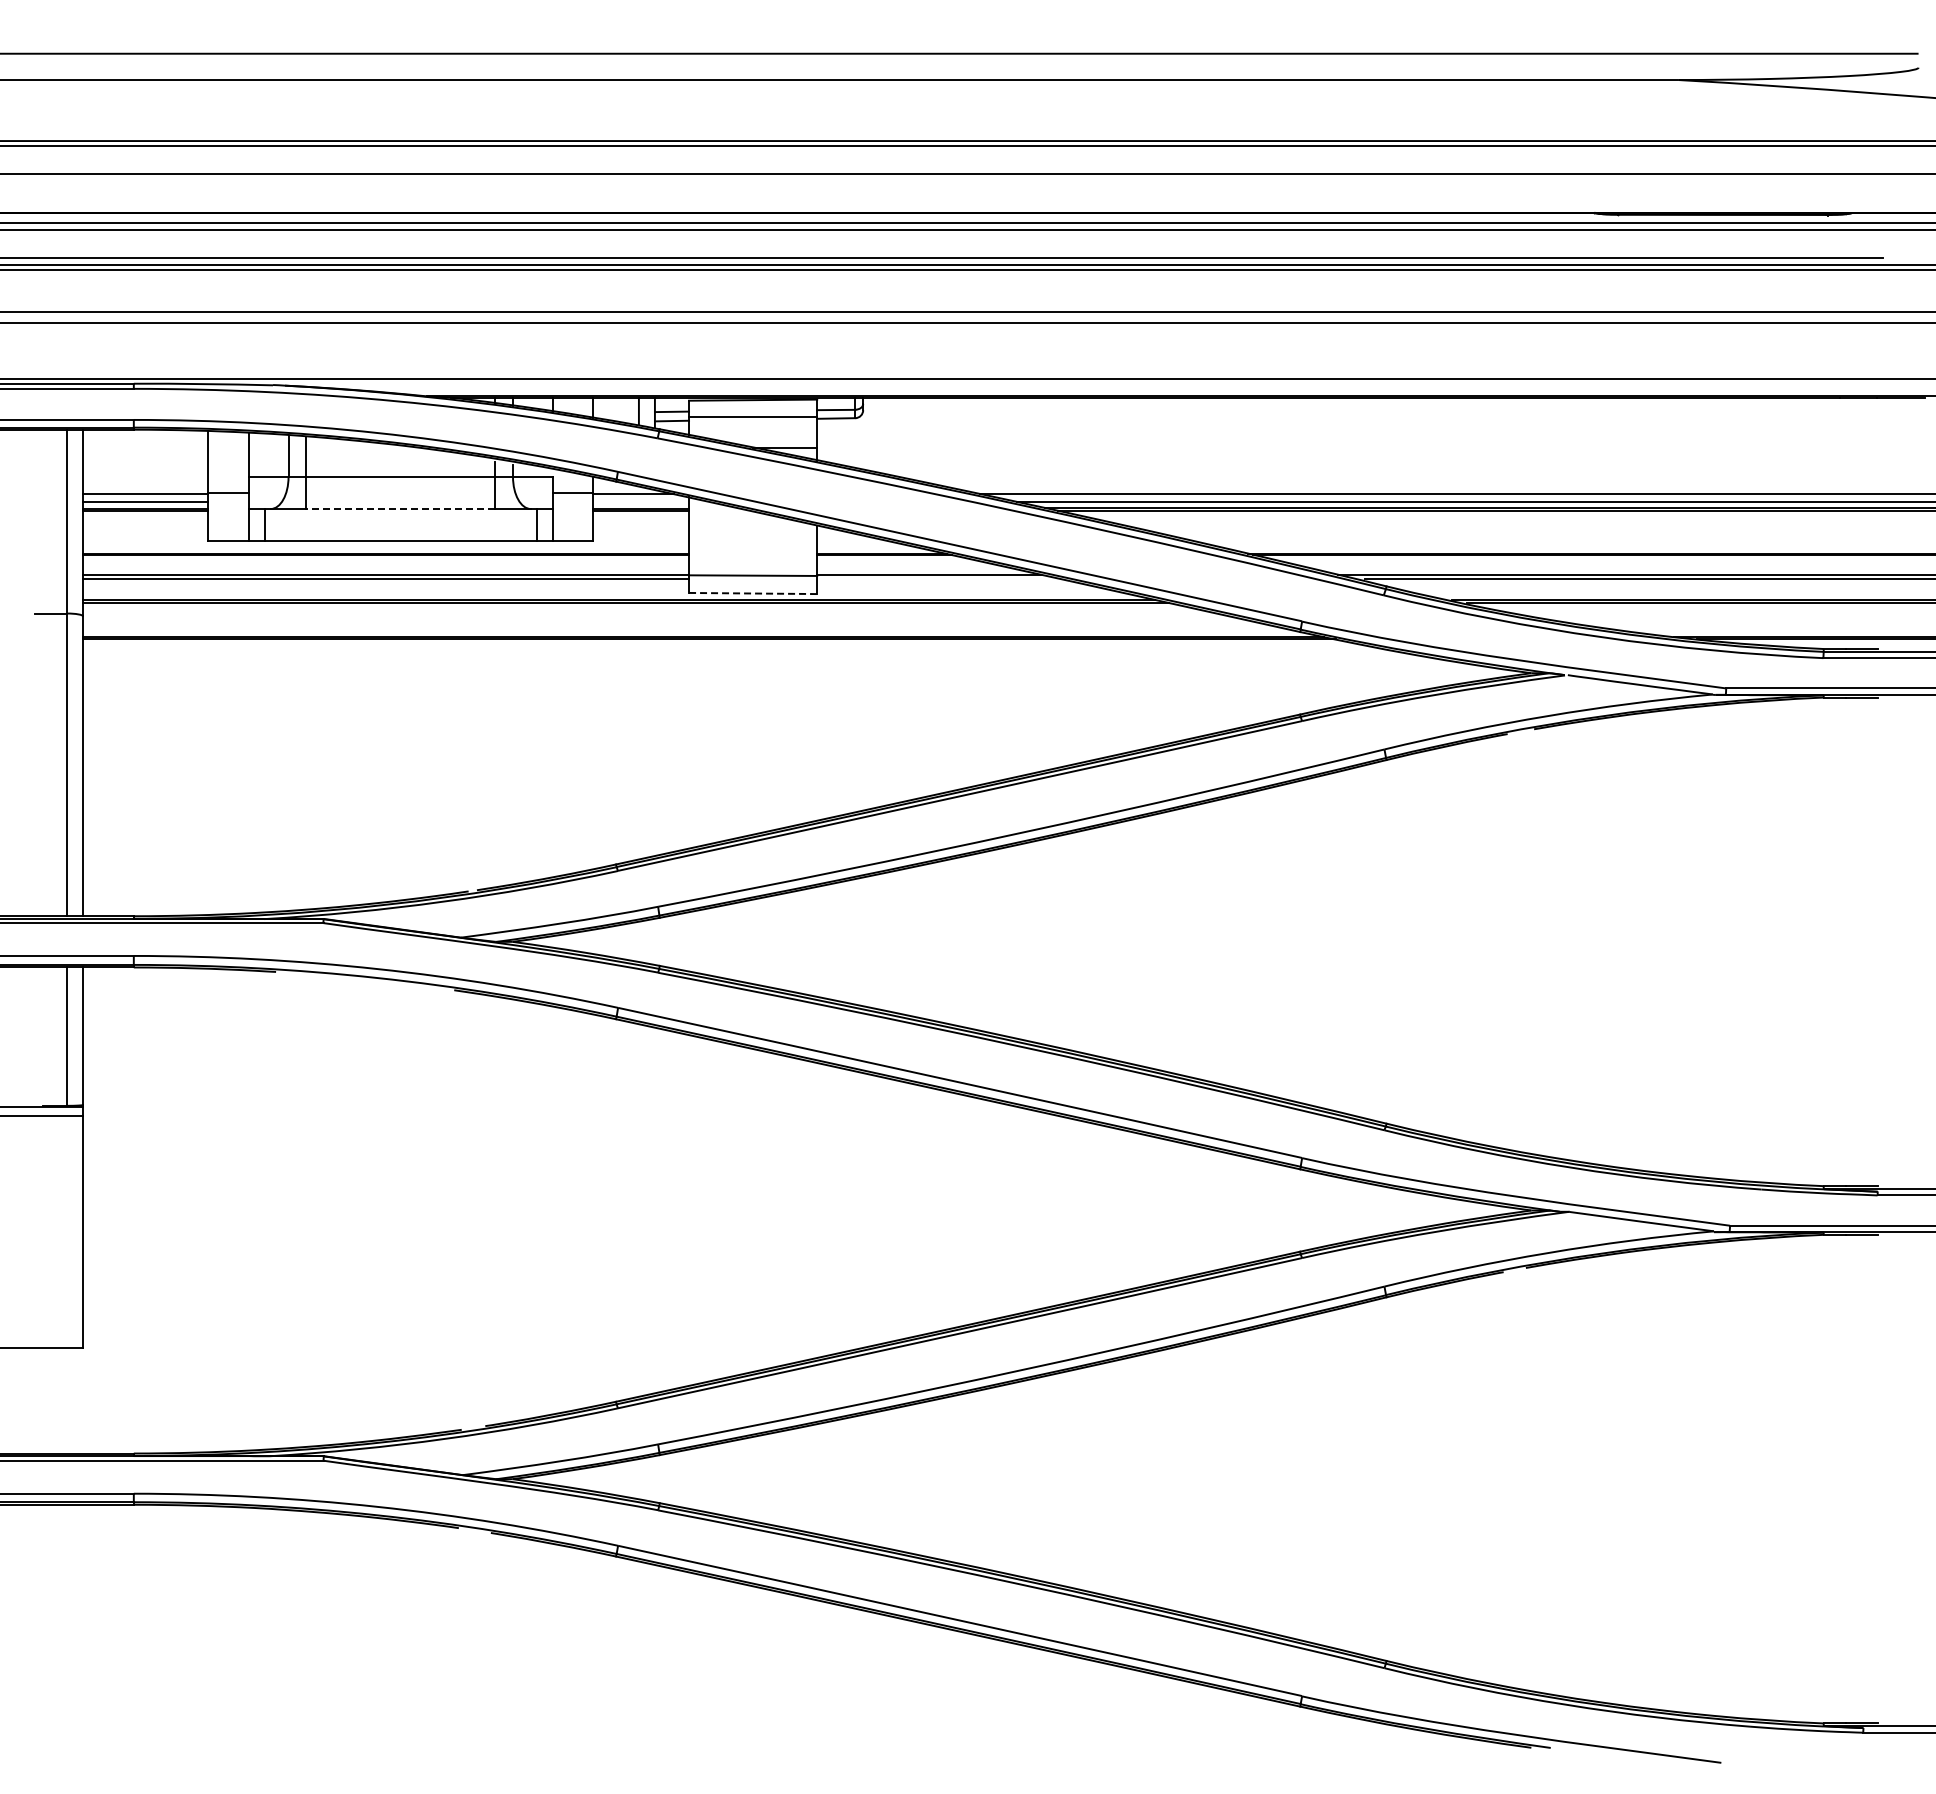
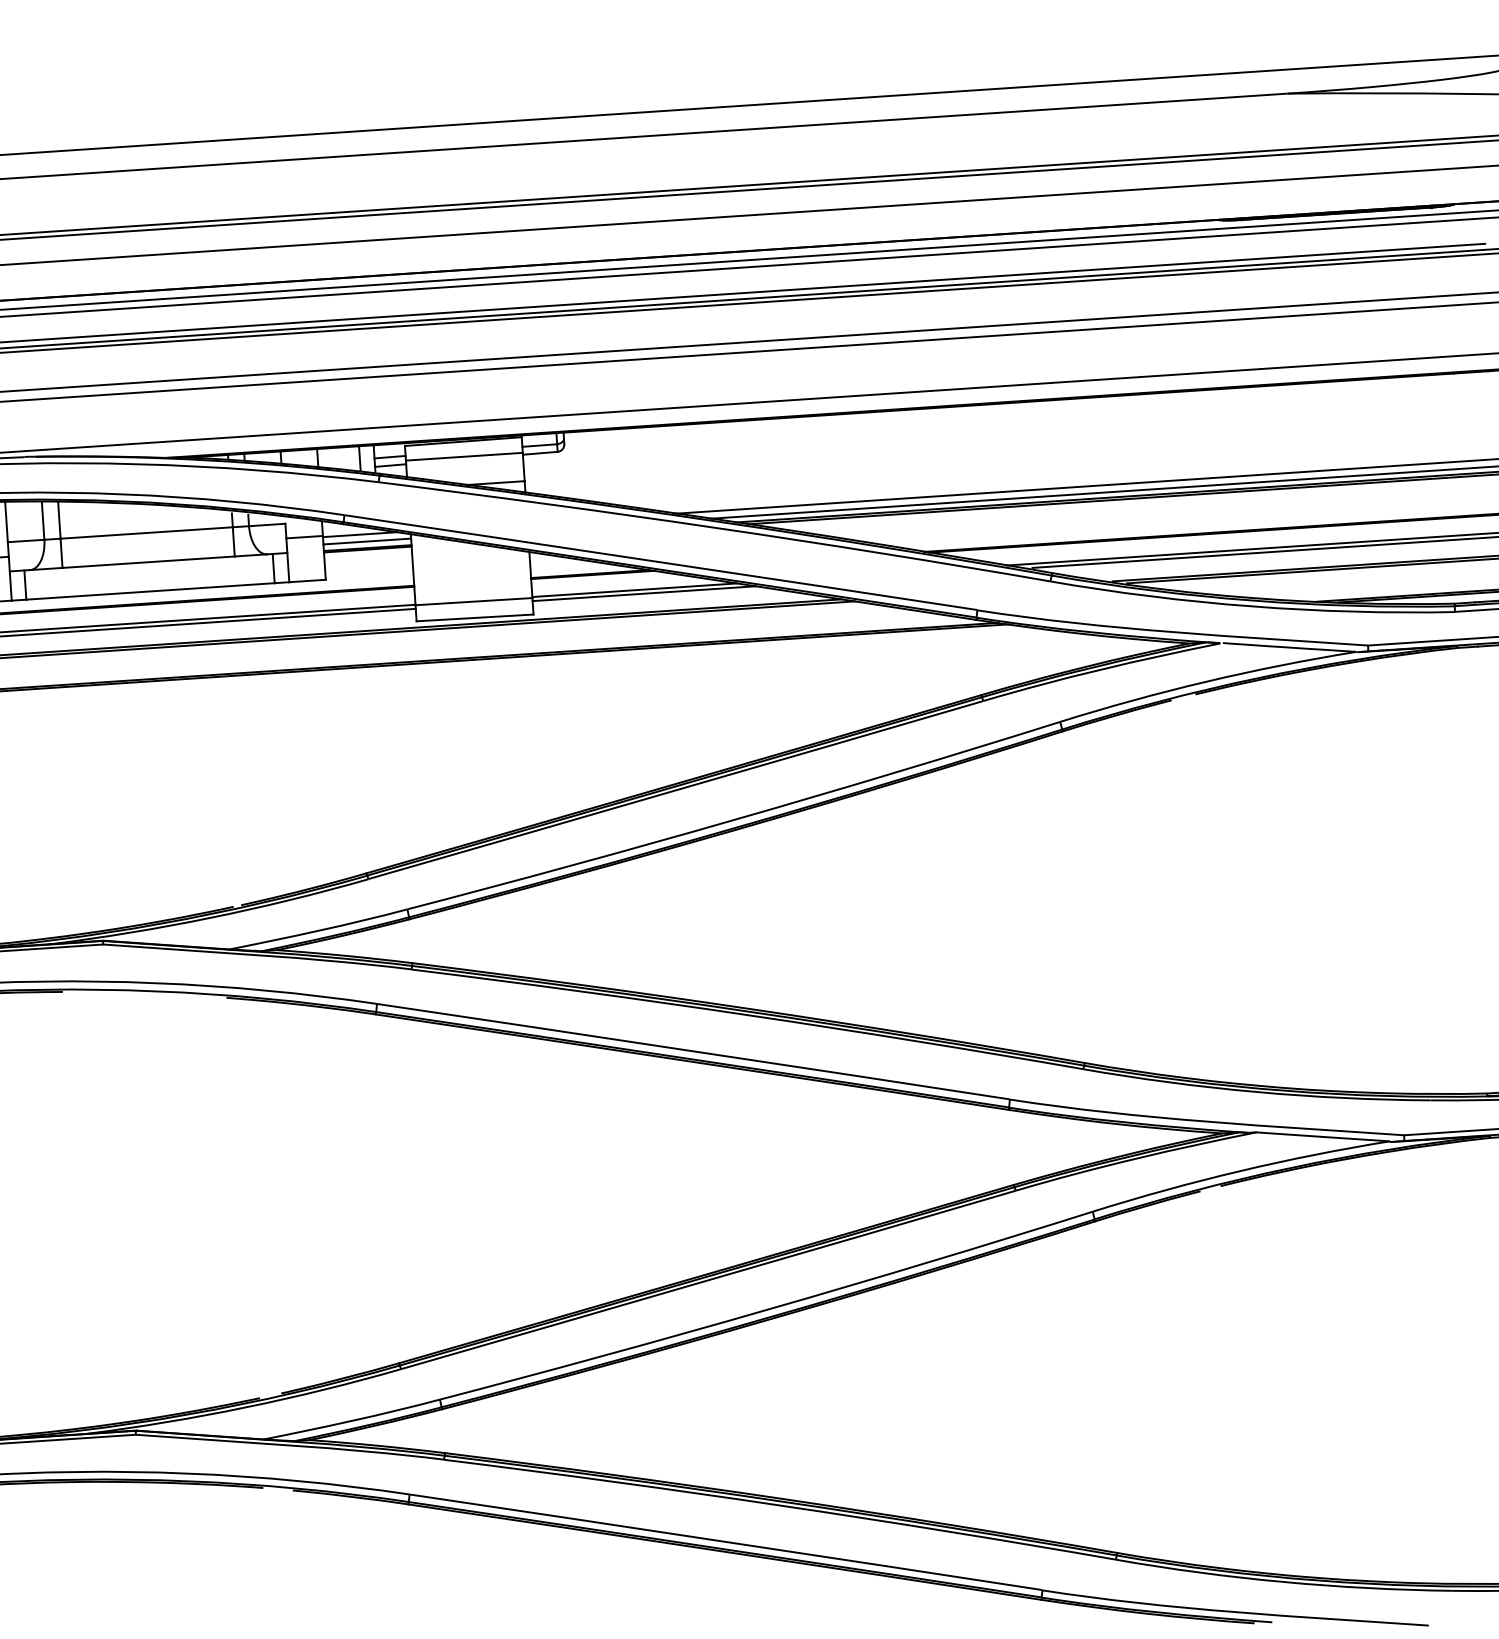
line: (640, 502) -> (366, 541), added
line: (400, 509) -> (148, 562), dashed -> solid
line: (939, 579) -> (644, 593), added
line: (753, 593) -> (475, 617), dashed -> solid

